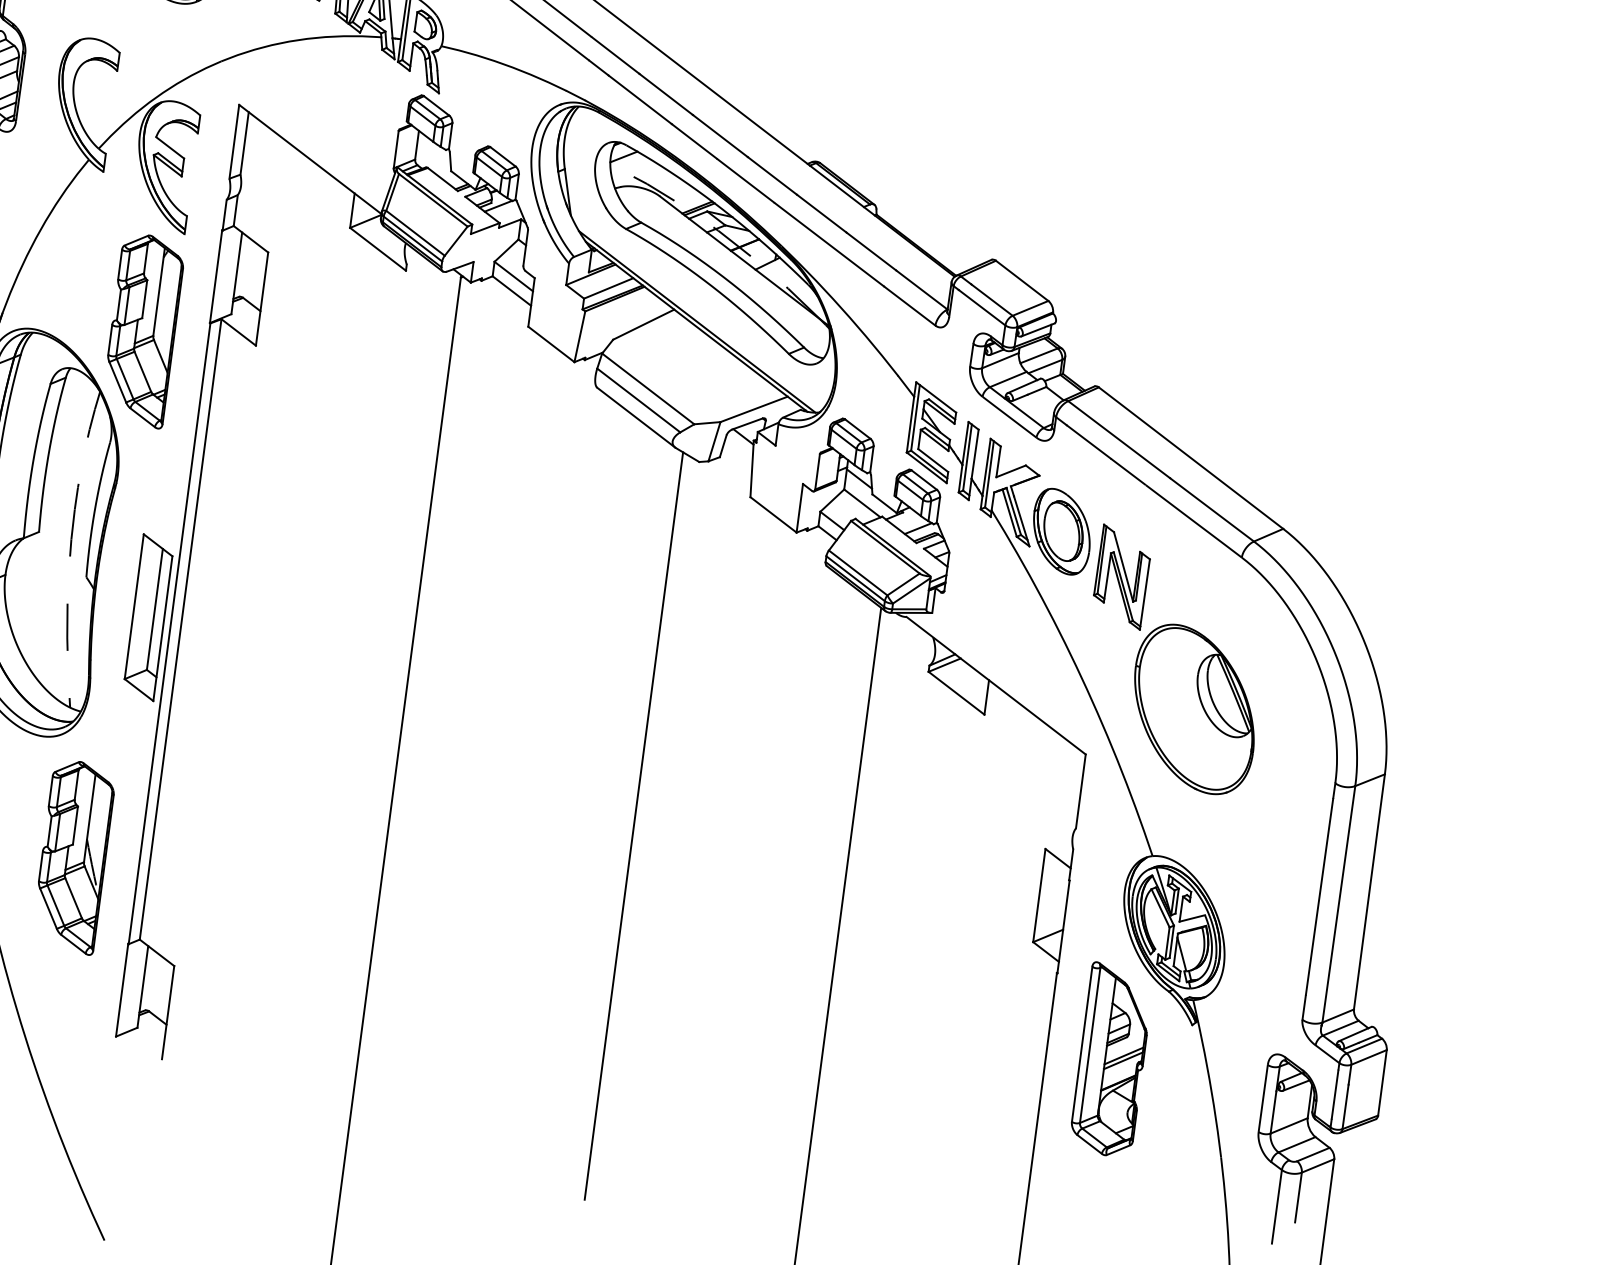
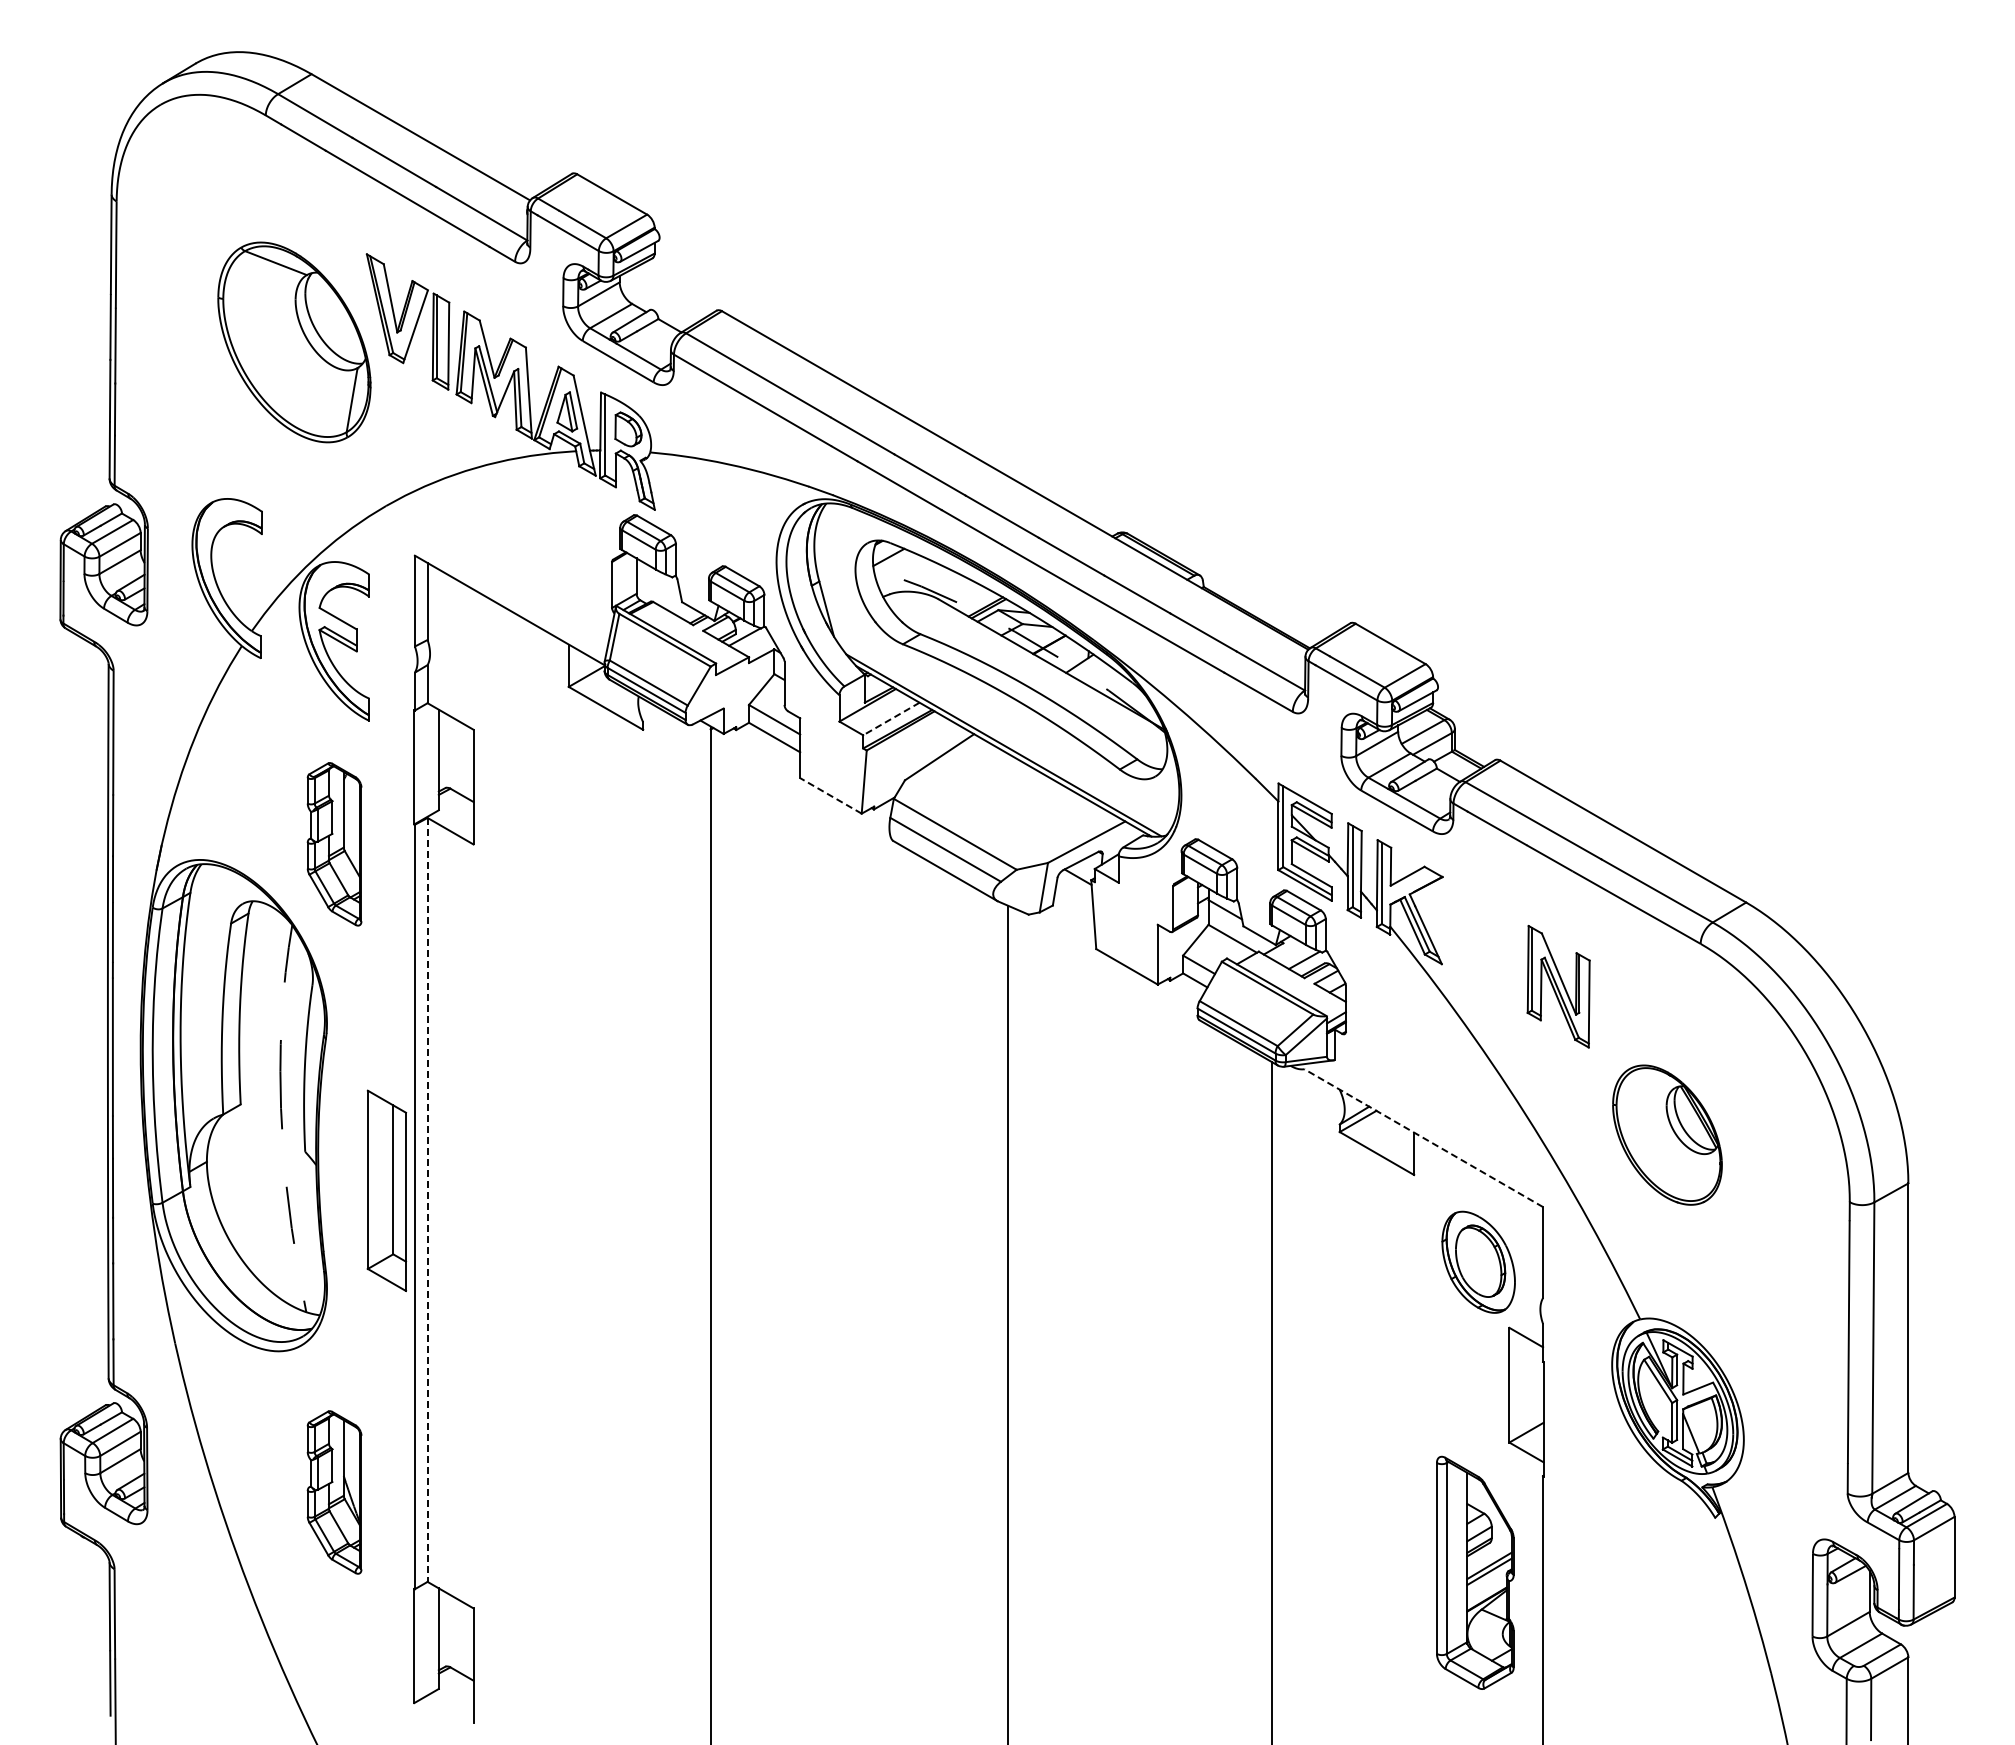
line: (608, 288) -> (891, 719), solid -> dashed
part: (143, 330) -> (334, 844), size x0.7
line: (551, 344) -> (830, 795), solid -> dashed
part: (1061, 531) -> (1478, 1261), moved
line: (180, 629) -> (427, 1199), solid -> dashed
line: (995, 686) -> (1423, 1138), solid -> dashed
part: (1194, 708) -> (1667, 1134), size x0.7
part: (73, 857) -> (334, 1492), size x0.7
part: (1111, 1059) -> (1475, 1572), moved

